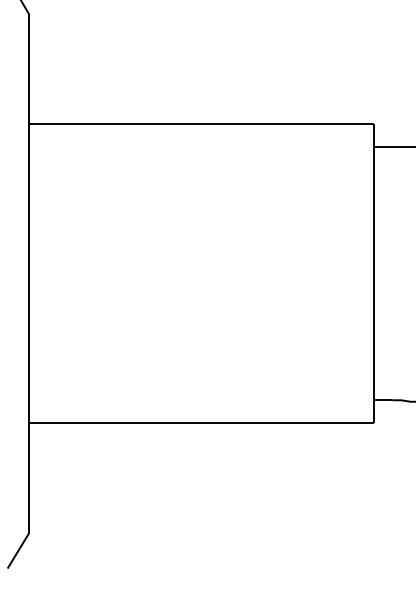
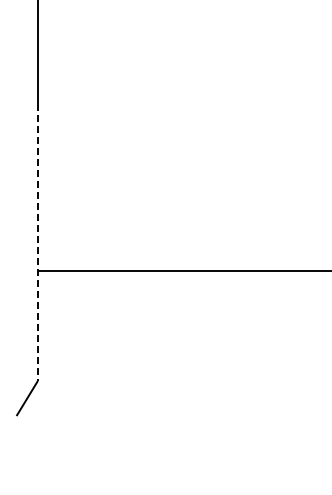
line: (28, 394) -> (37, 241), solid -> dashed

